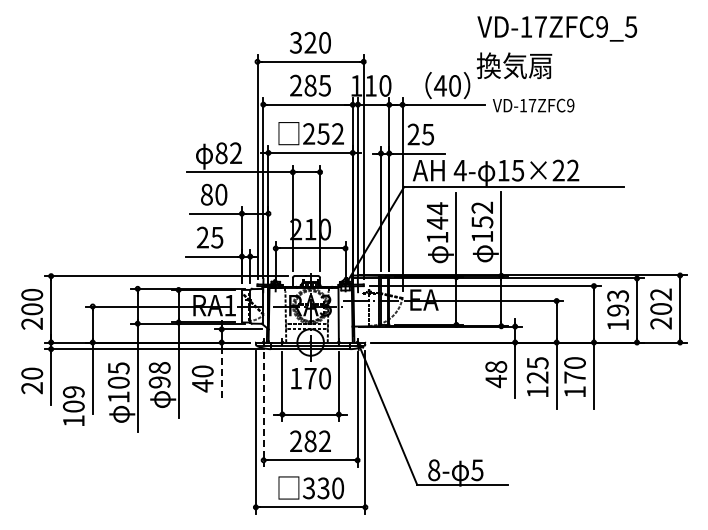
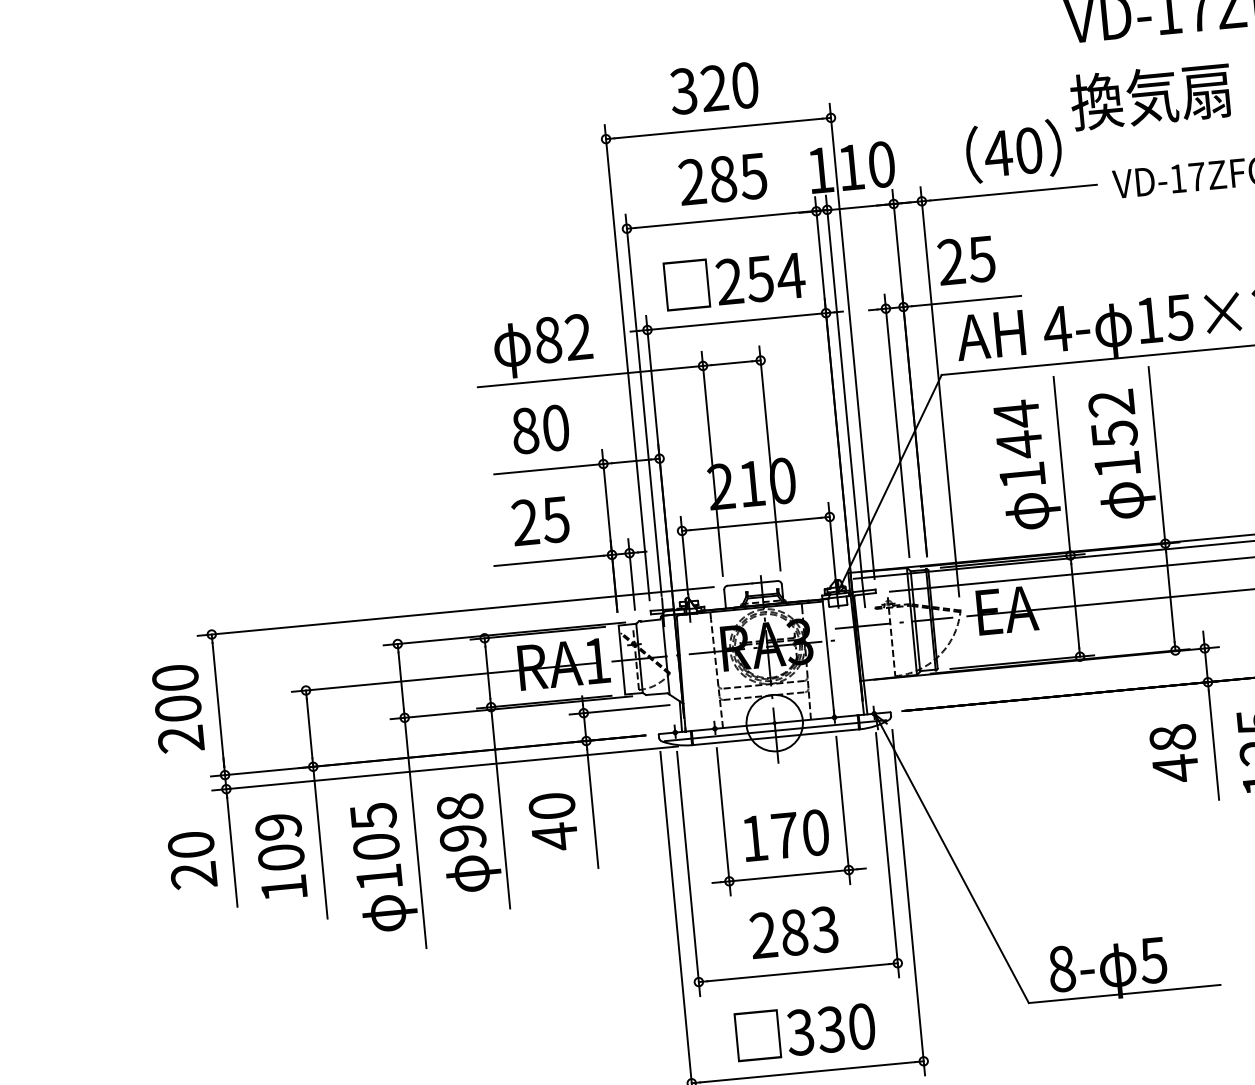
text: (337, 133) -> (789, 275), 252 -> 254
line: (221, 374) -> (592, 808), dashed -> solid
text: (310, 378) -> (785, 835), moved
text: (73, 405) -> (280, 855), moved
line: (263, 409) -> (688, 874), dashed -> solid
text: (324, 441) -> (823, 930), 282 -> 283

